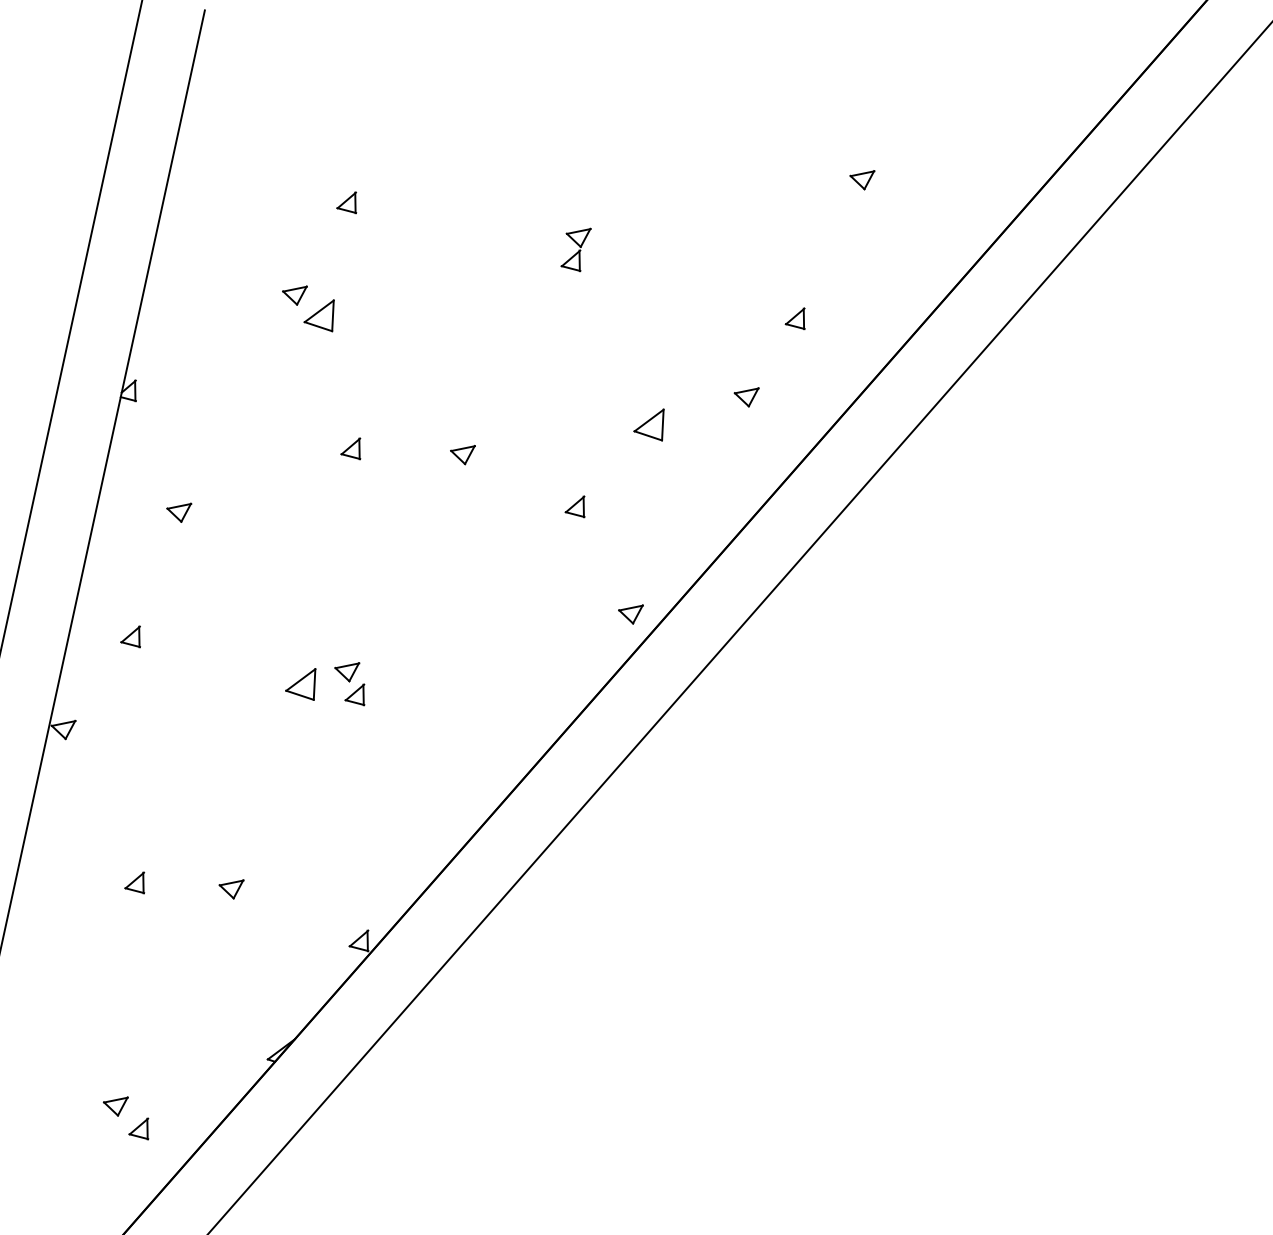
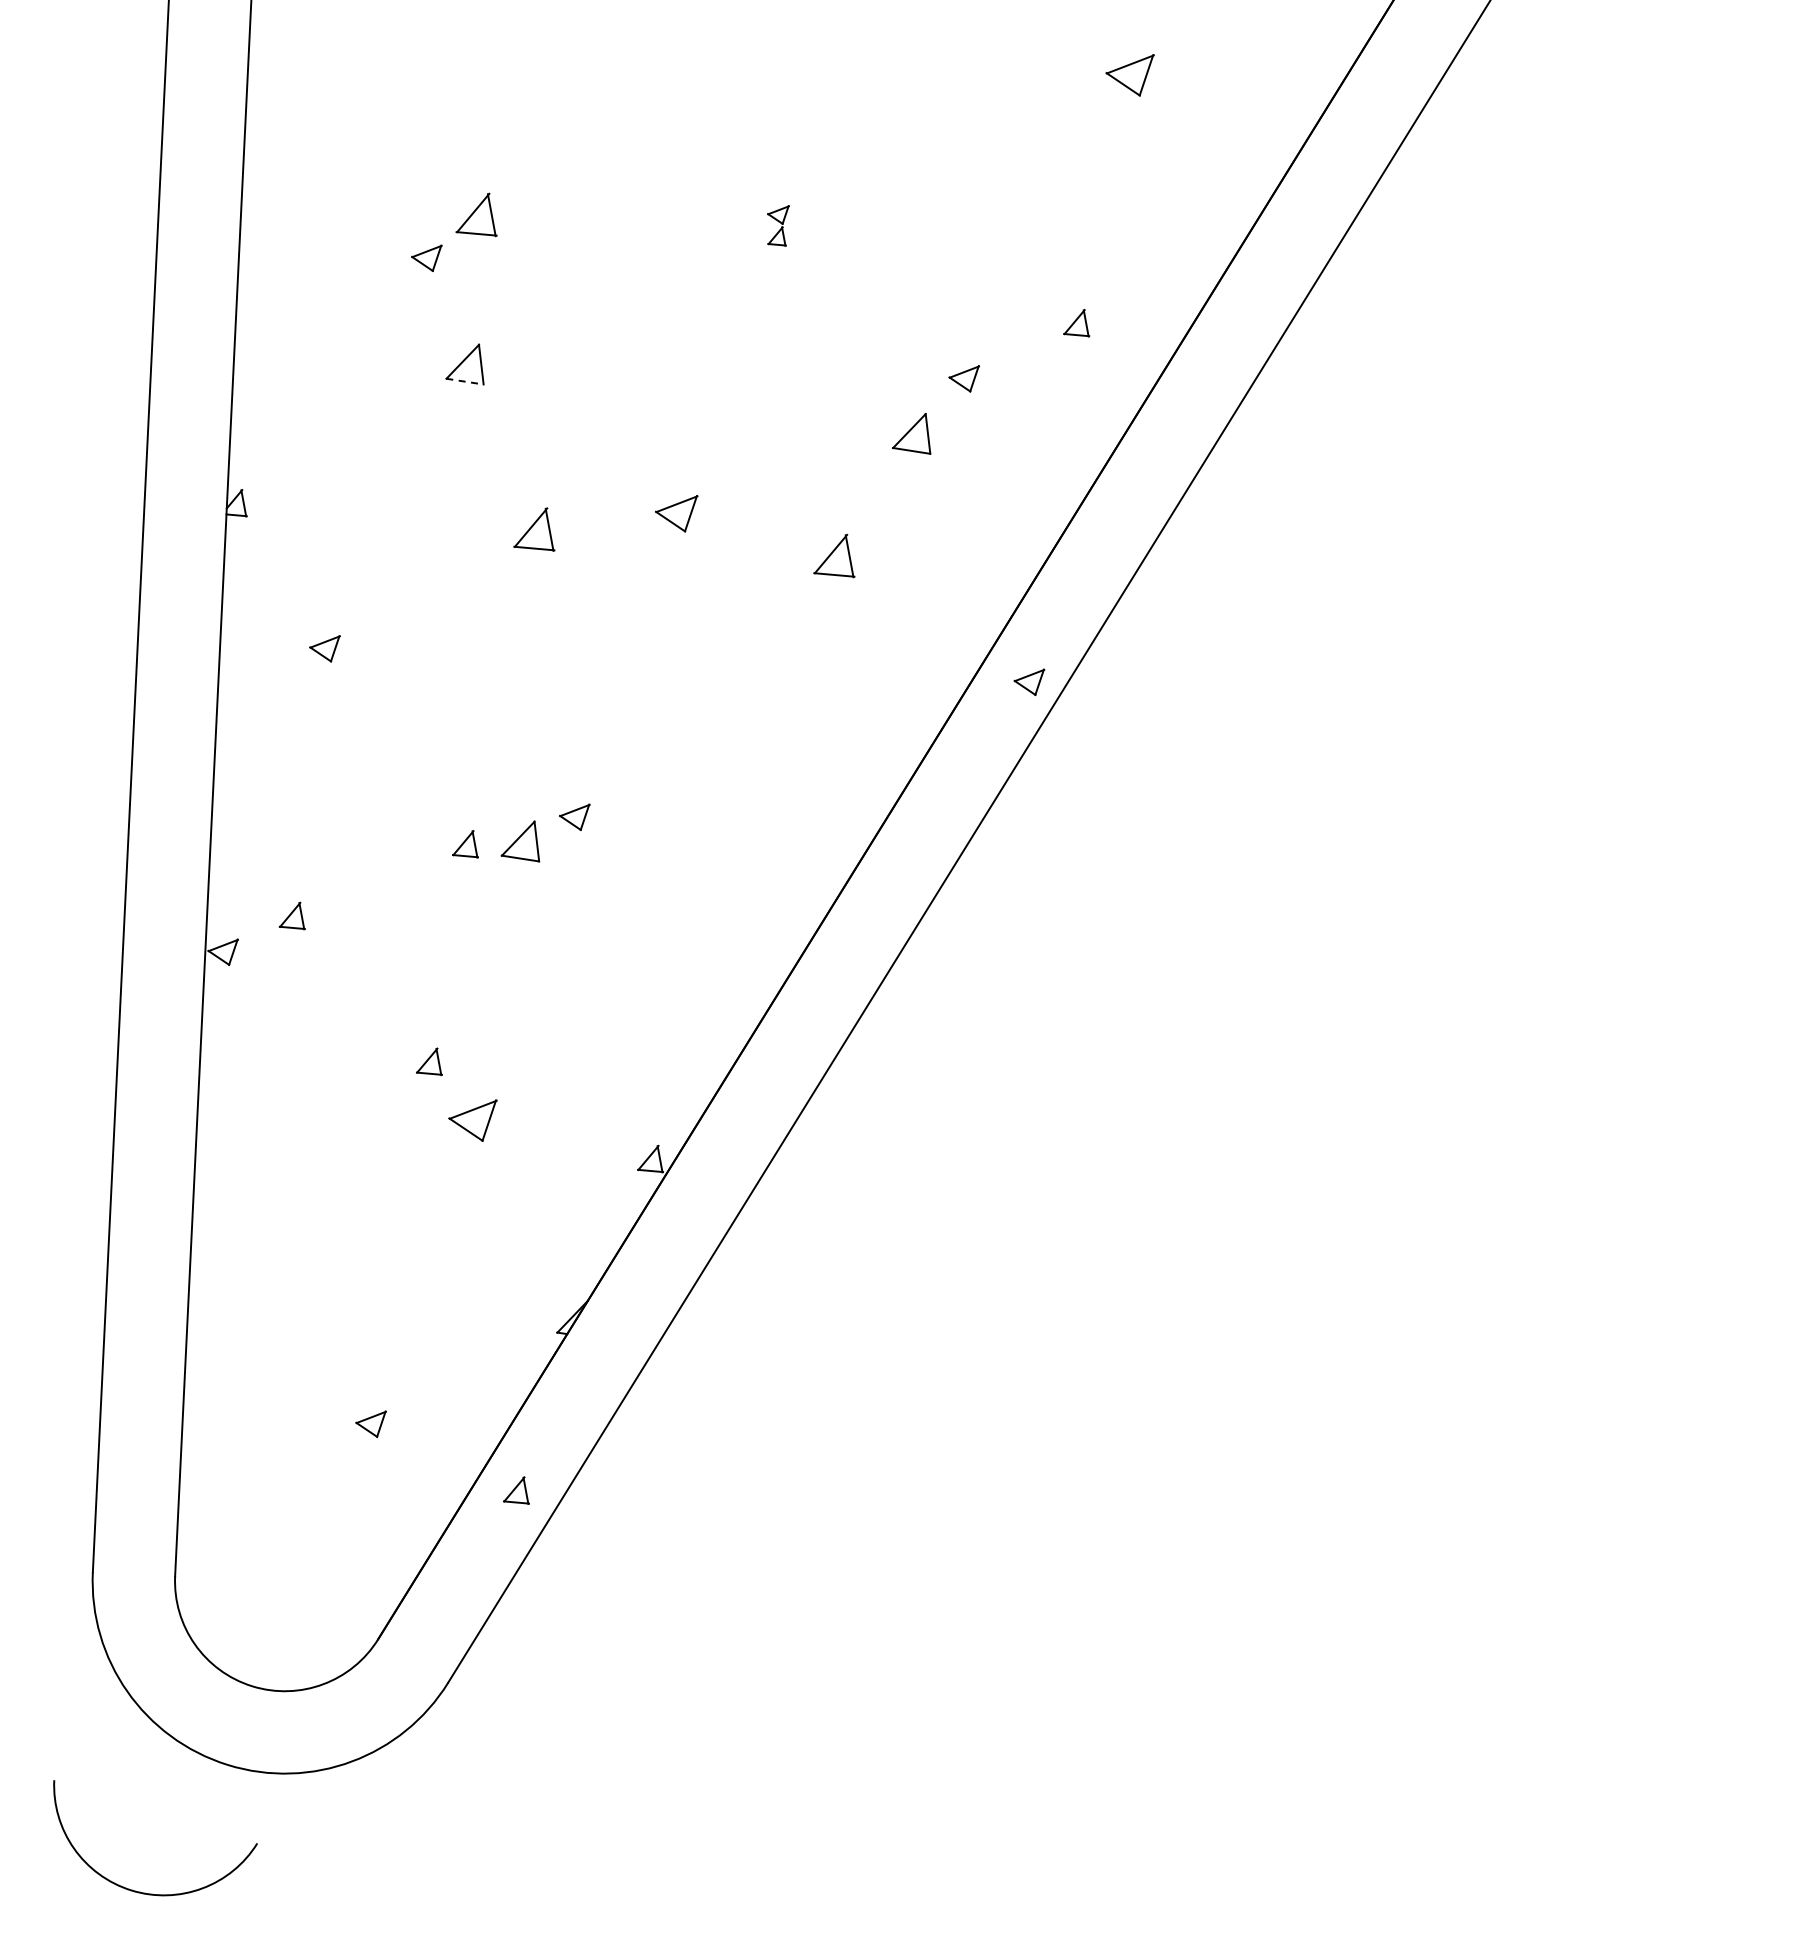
part: (861, 178) -> (1129, 75), size x1.6
part: (347, 201) -> (475, 214), size x1.6
part: (575, 248) -> (778, 225), size x0.7
part: (293, 293) -> (426, 257), moved
part: (796, 317) -> (1076, 323), moved
line: (318, 326) -> (464, 381), solid -> dashed
part: (746, 395) -> (964, 378), moved
part: (352, 447) -> (534, 529), size x1.6
part: (462, 453) -> (676, 513), size x1.4
part: (576, 505) -> (834, 555), size x1.6
part: (630, 613) -> (1029, 682), moved
part: (131, 635) -> (291, 915), moved
part: (356, 693) -> (465, 844), moved
part: (136, 881) -> (429, 1061), moved
part: (230, 887) -> (472, 1120), size x1.6
part: (140, 1127) -> (516, 1490), moved

